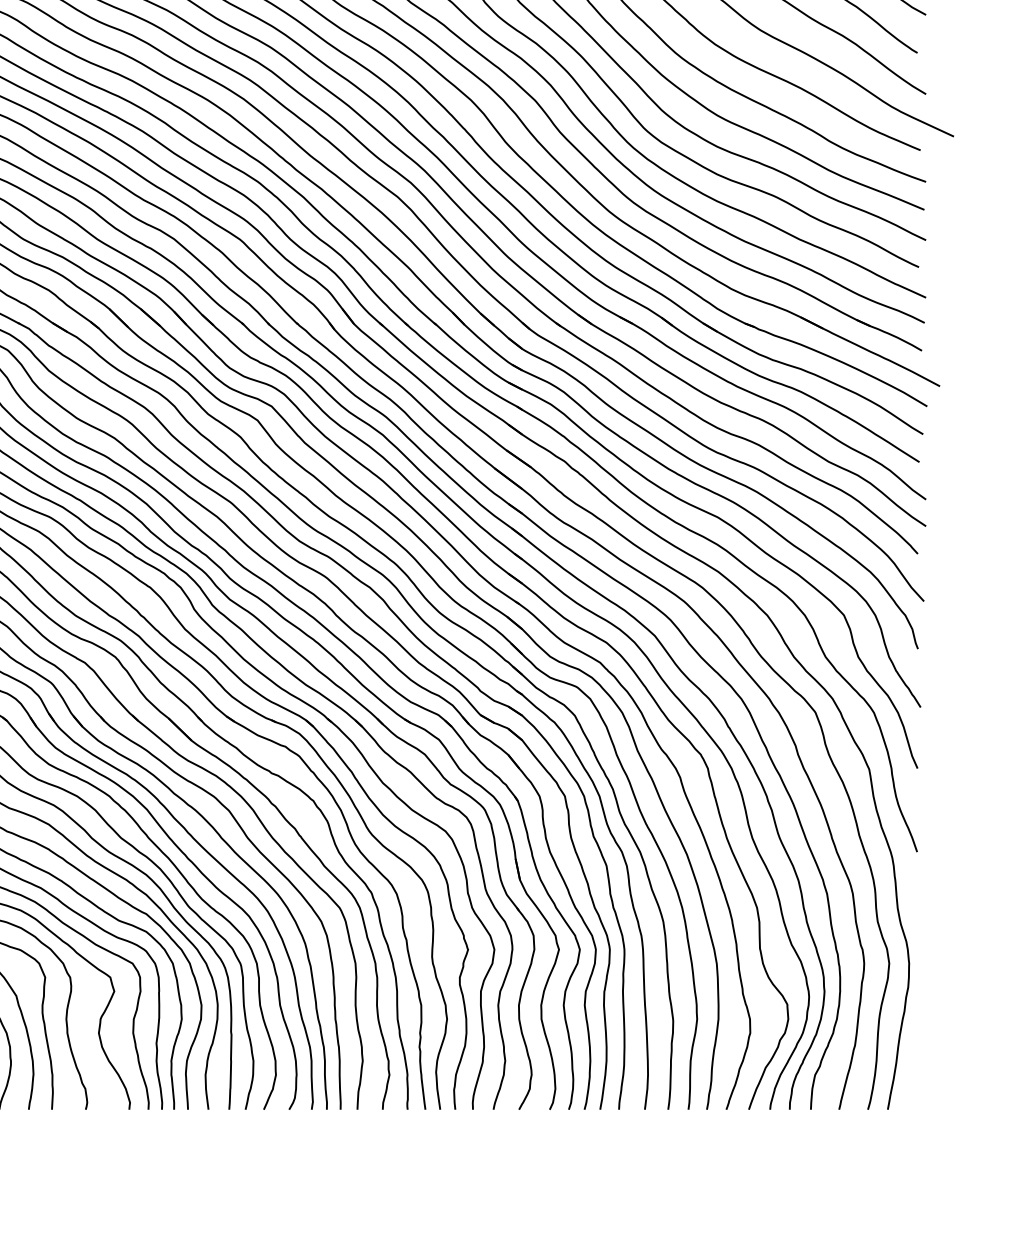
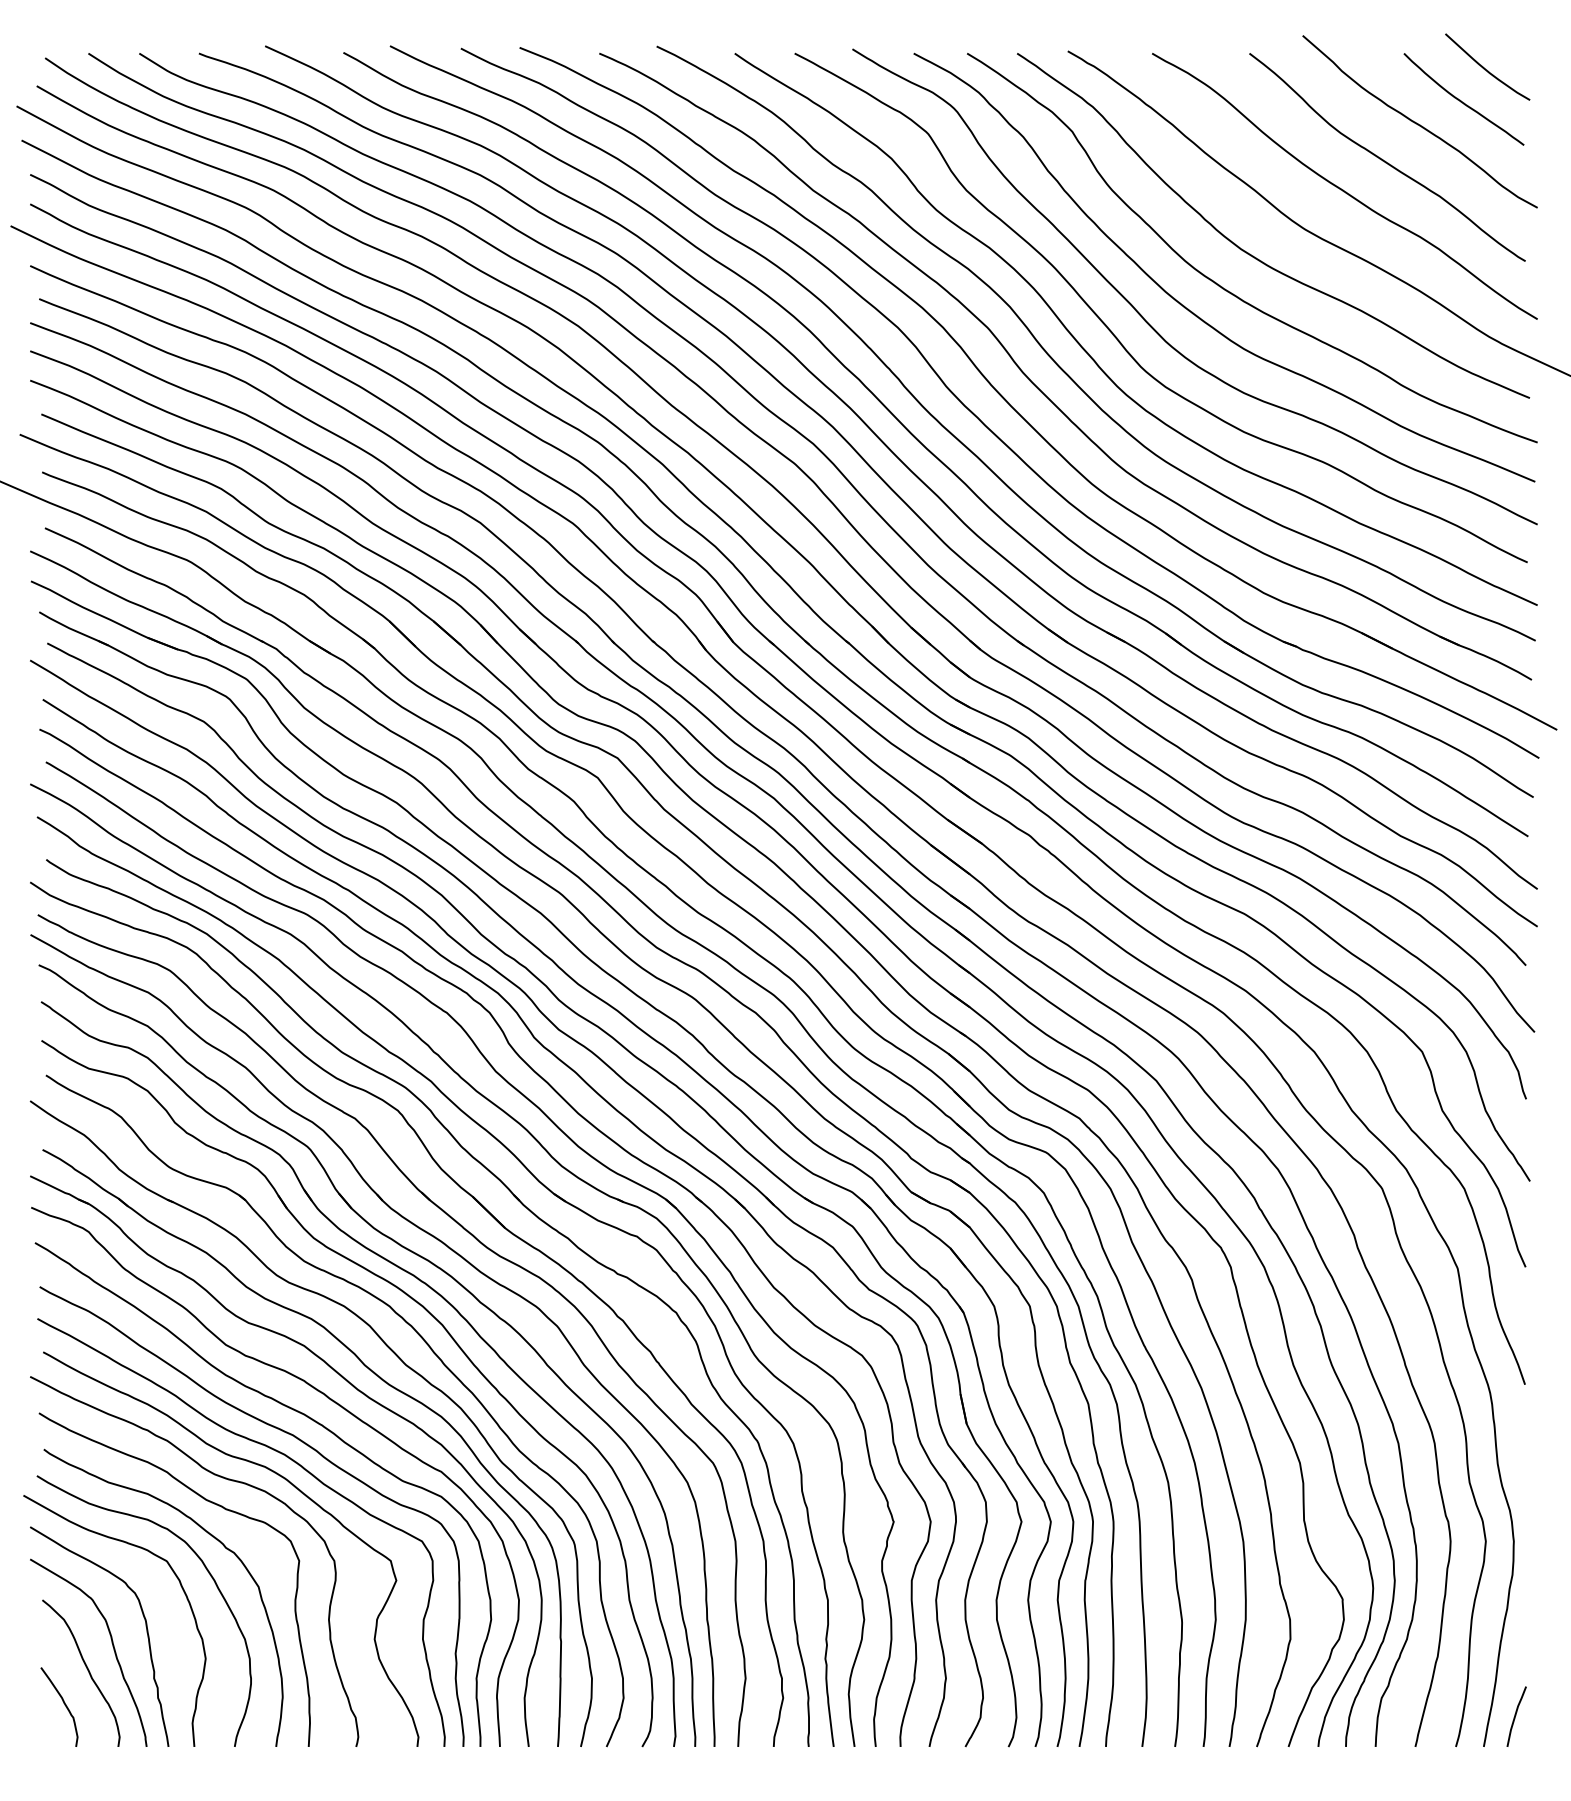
line: (911, 1087) -> (1516, 1715), added

